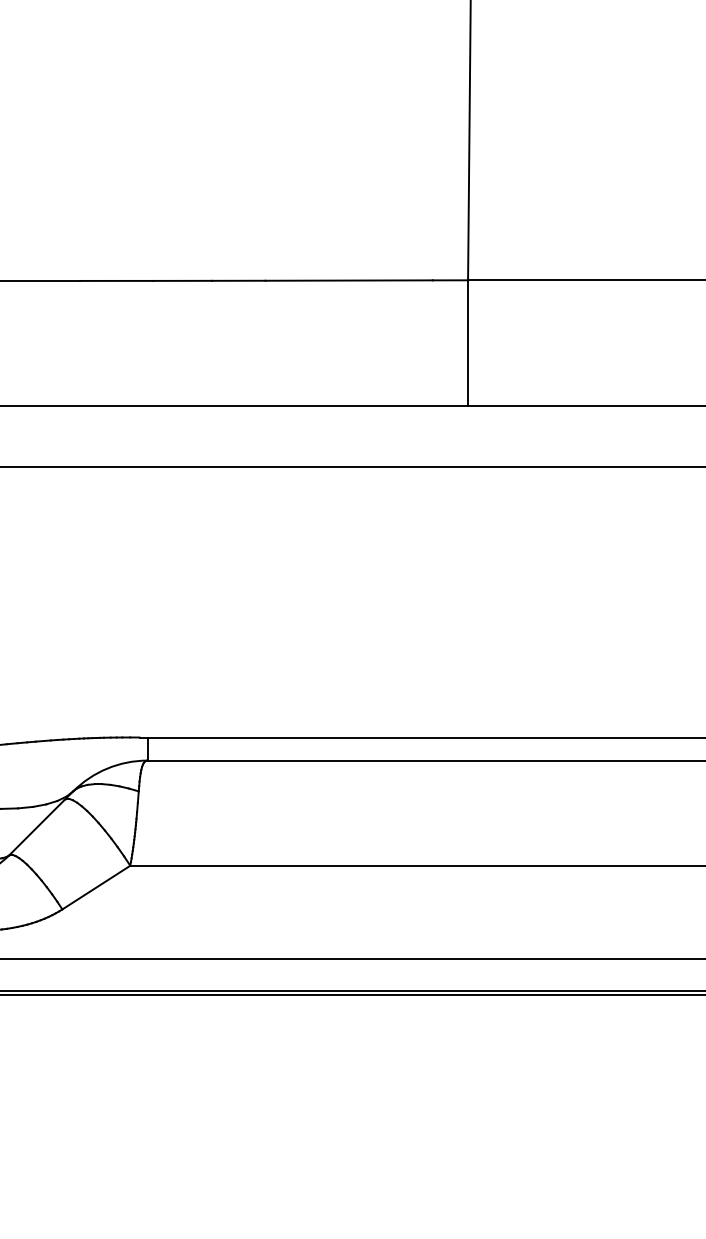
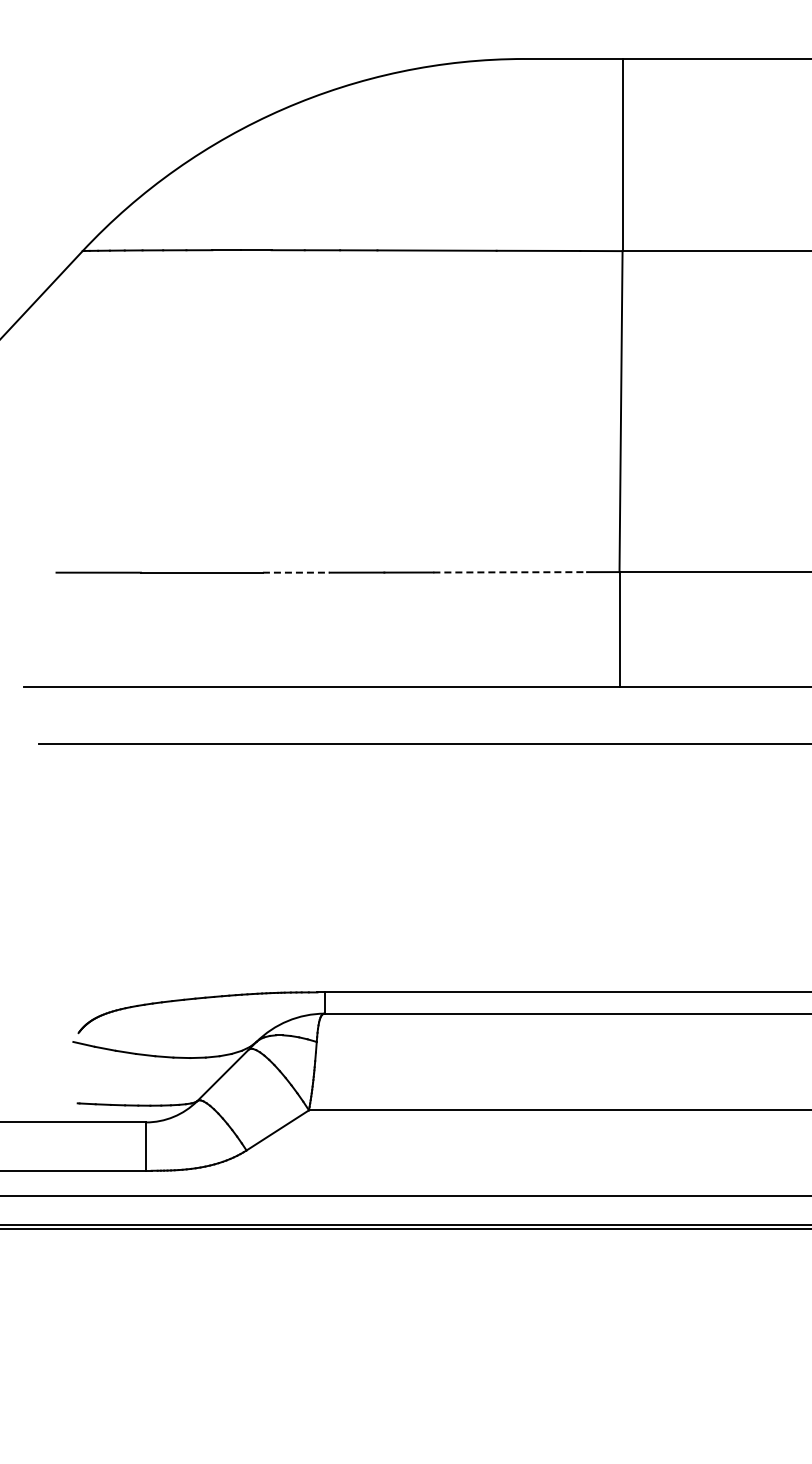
line: (116, 280) -> (296, 572), solid -> dashed
line: (349, 280) -> (510, 572), solid -> dashed

